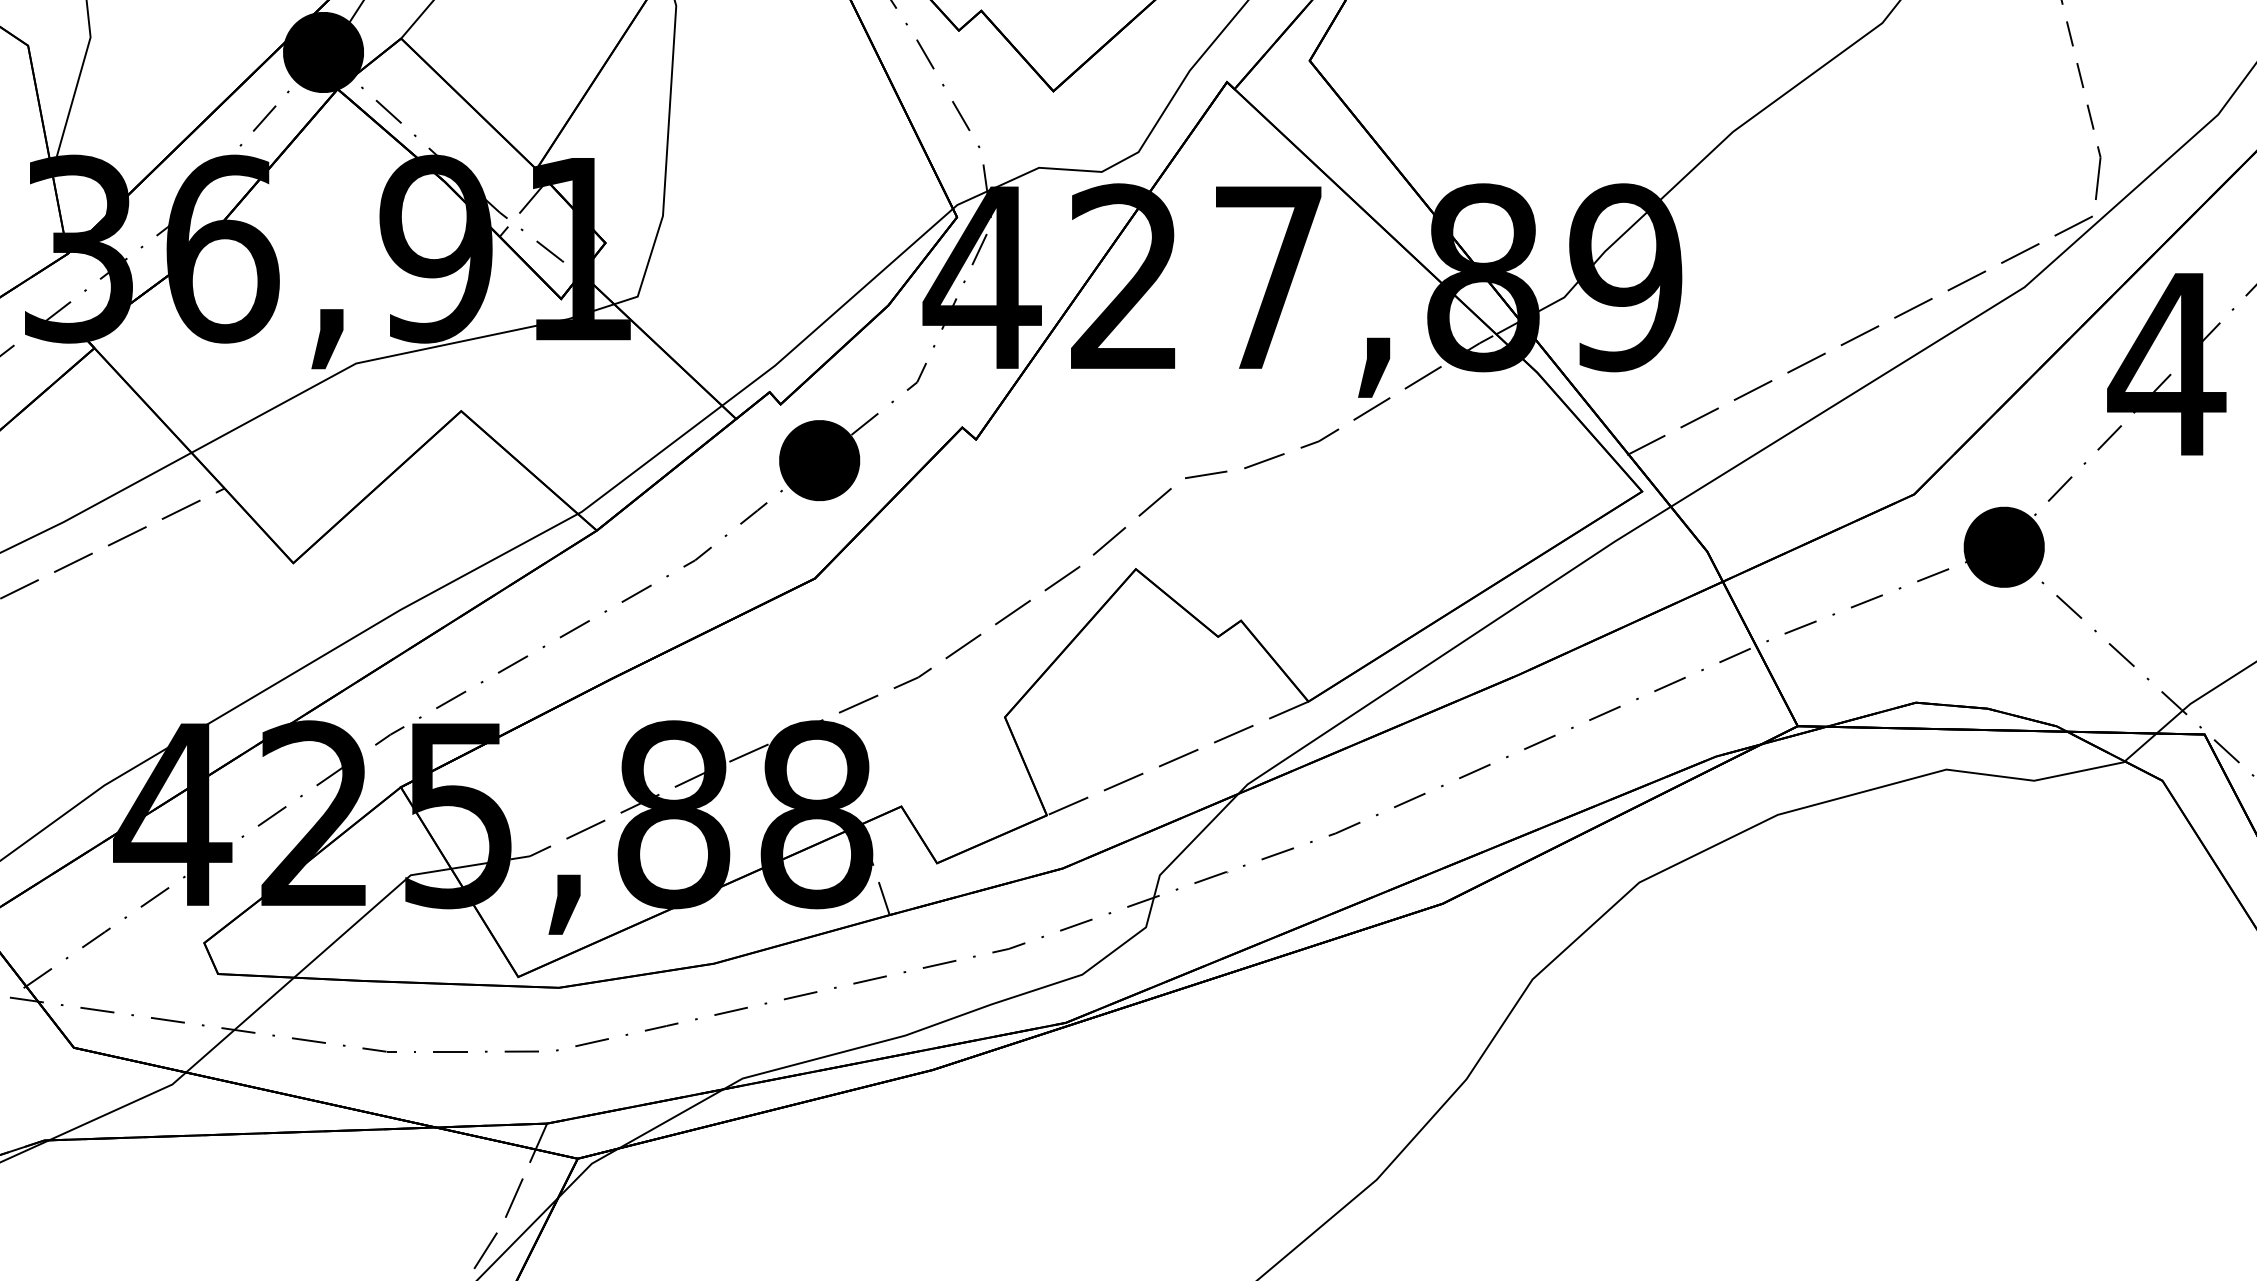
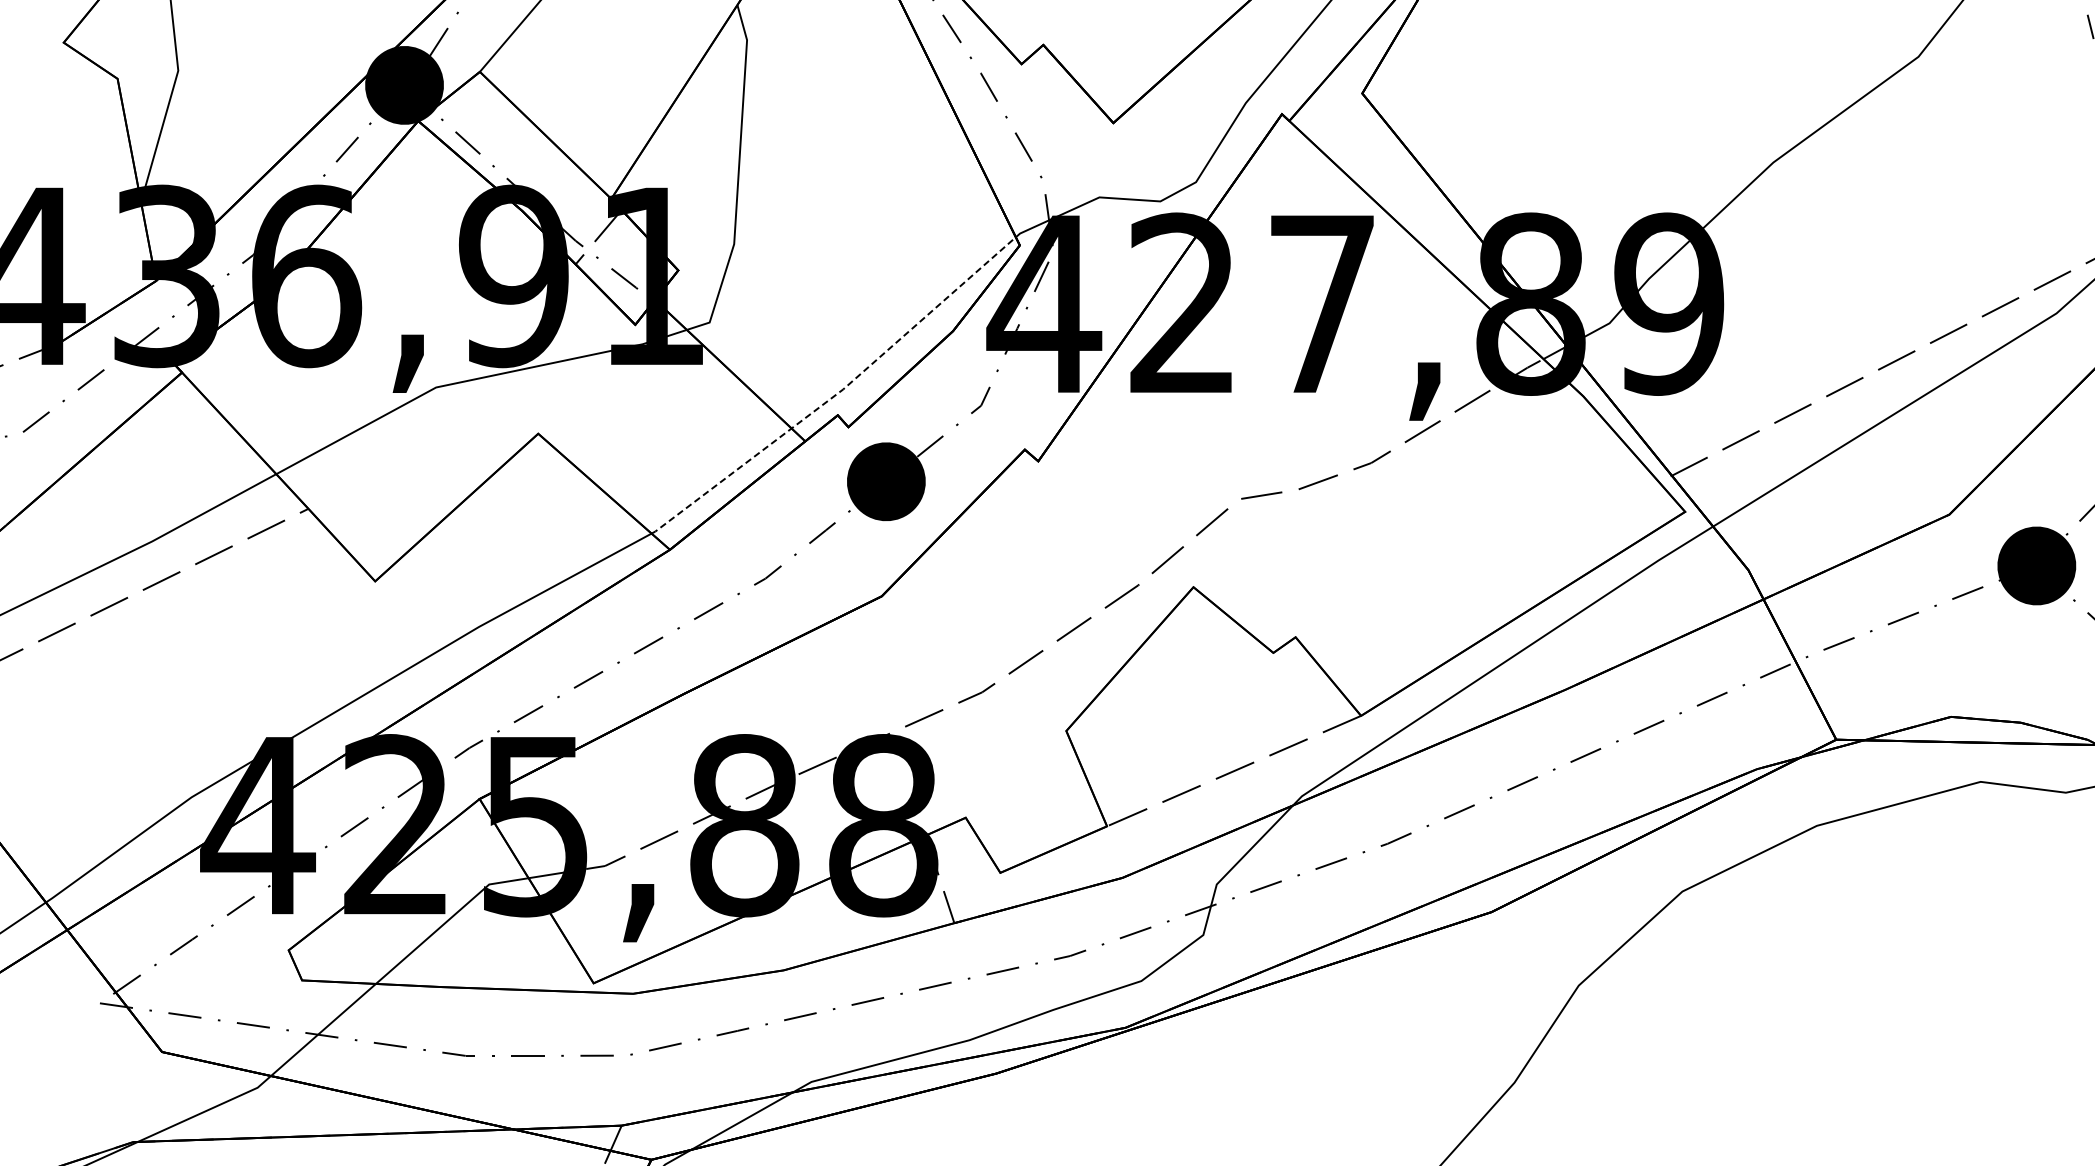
line: (771, 368) -> (839, 392), solid -> dashed

